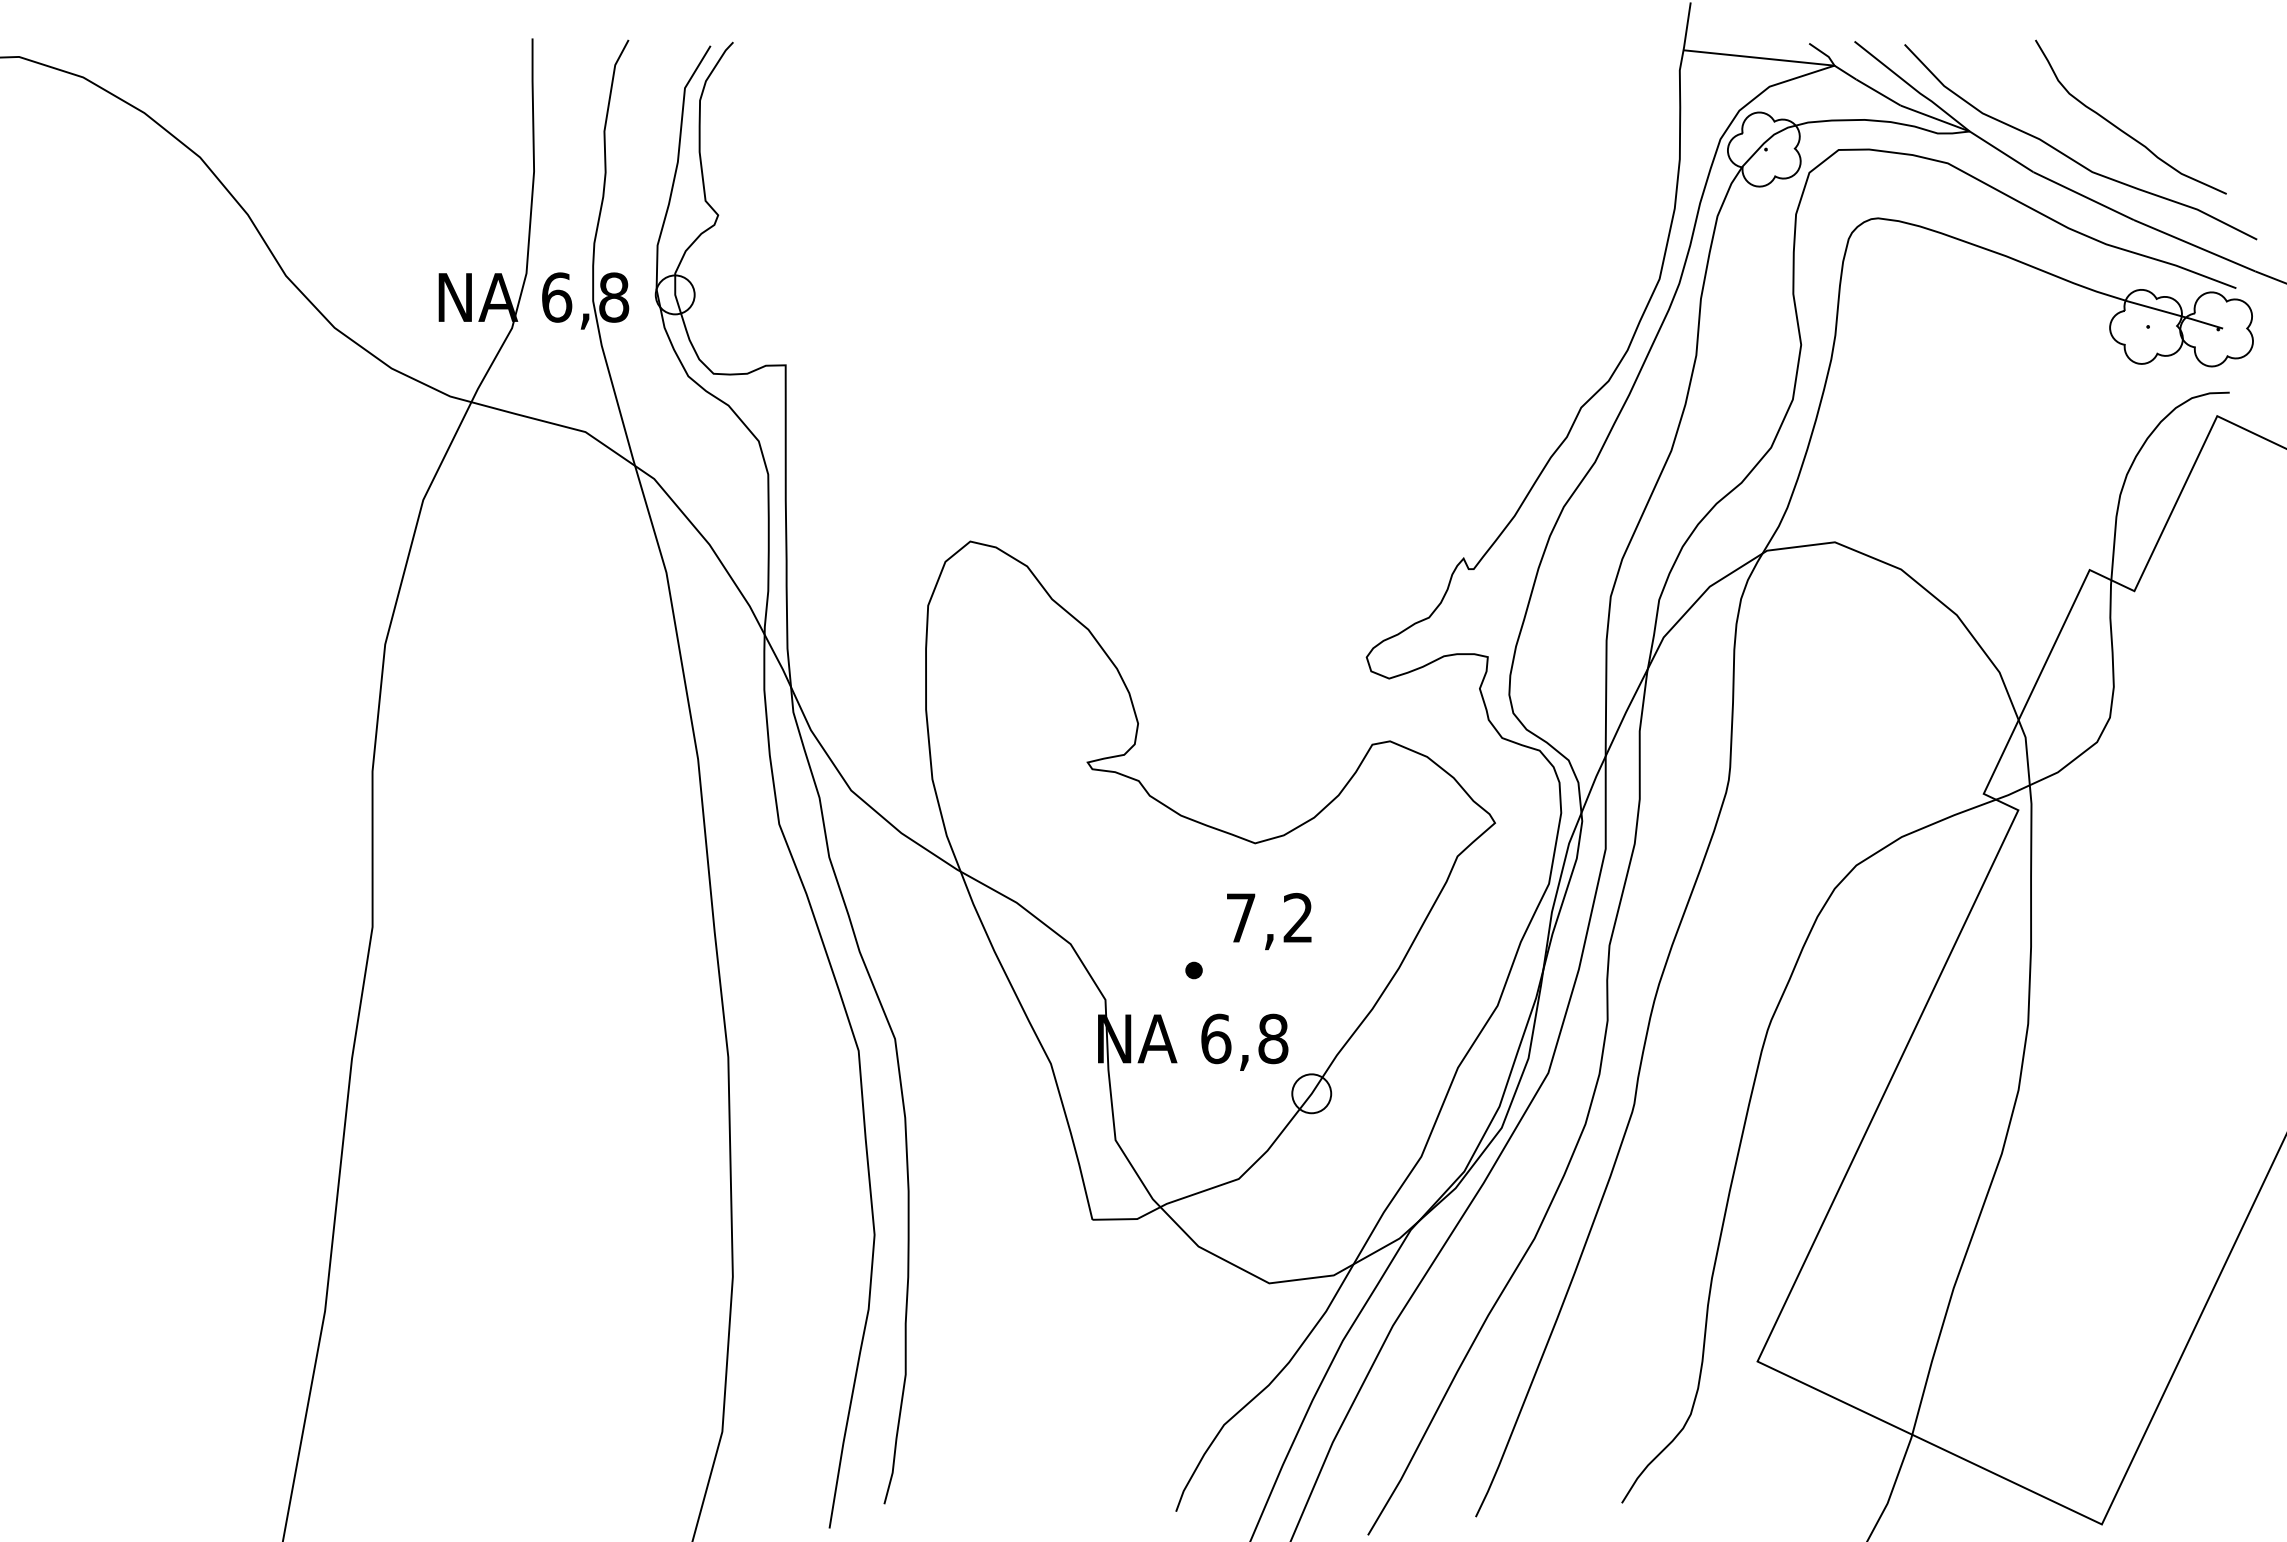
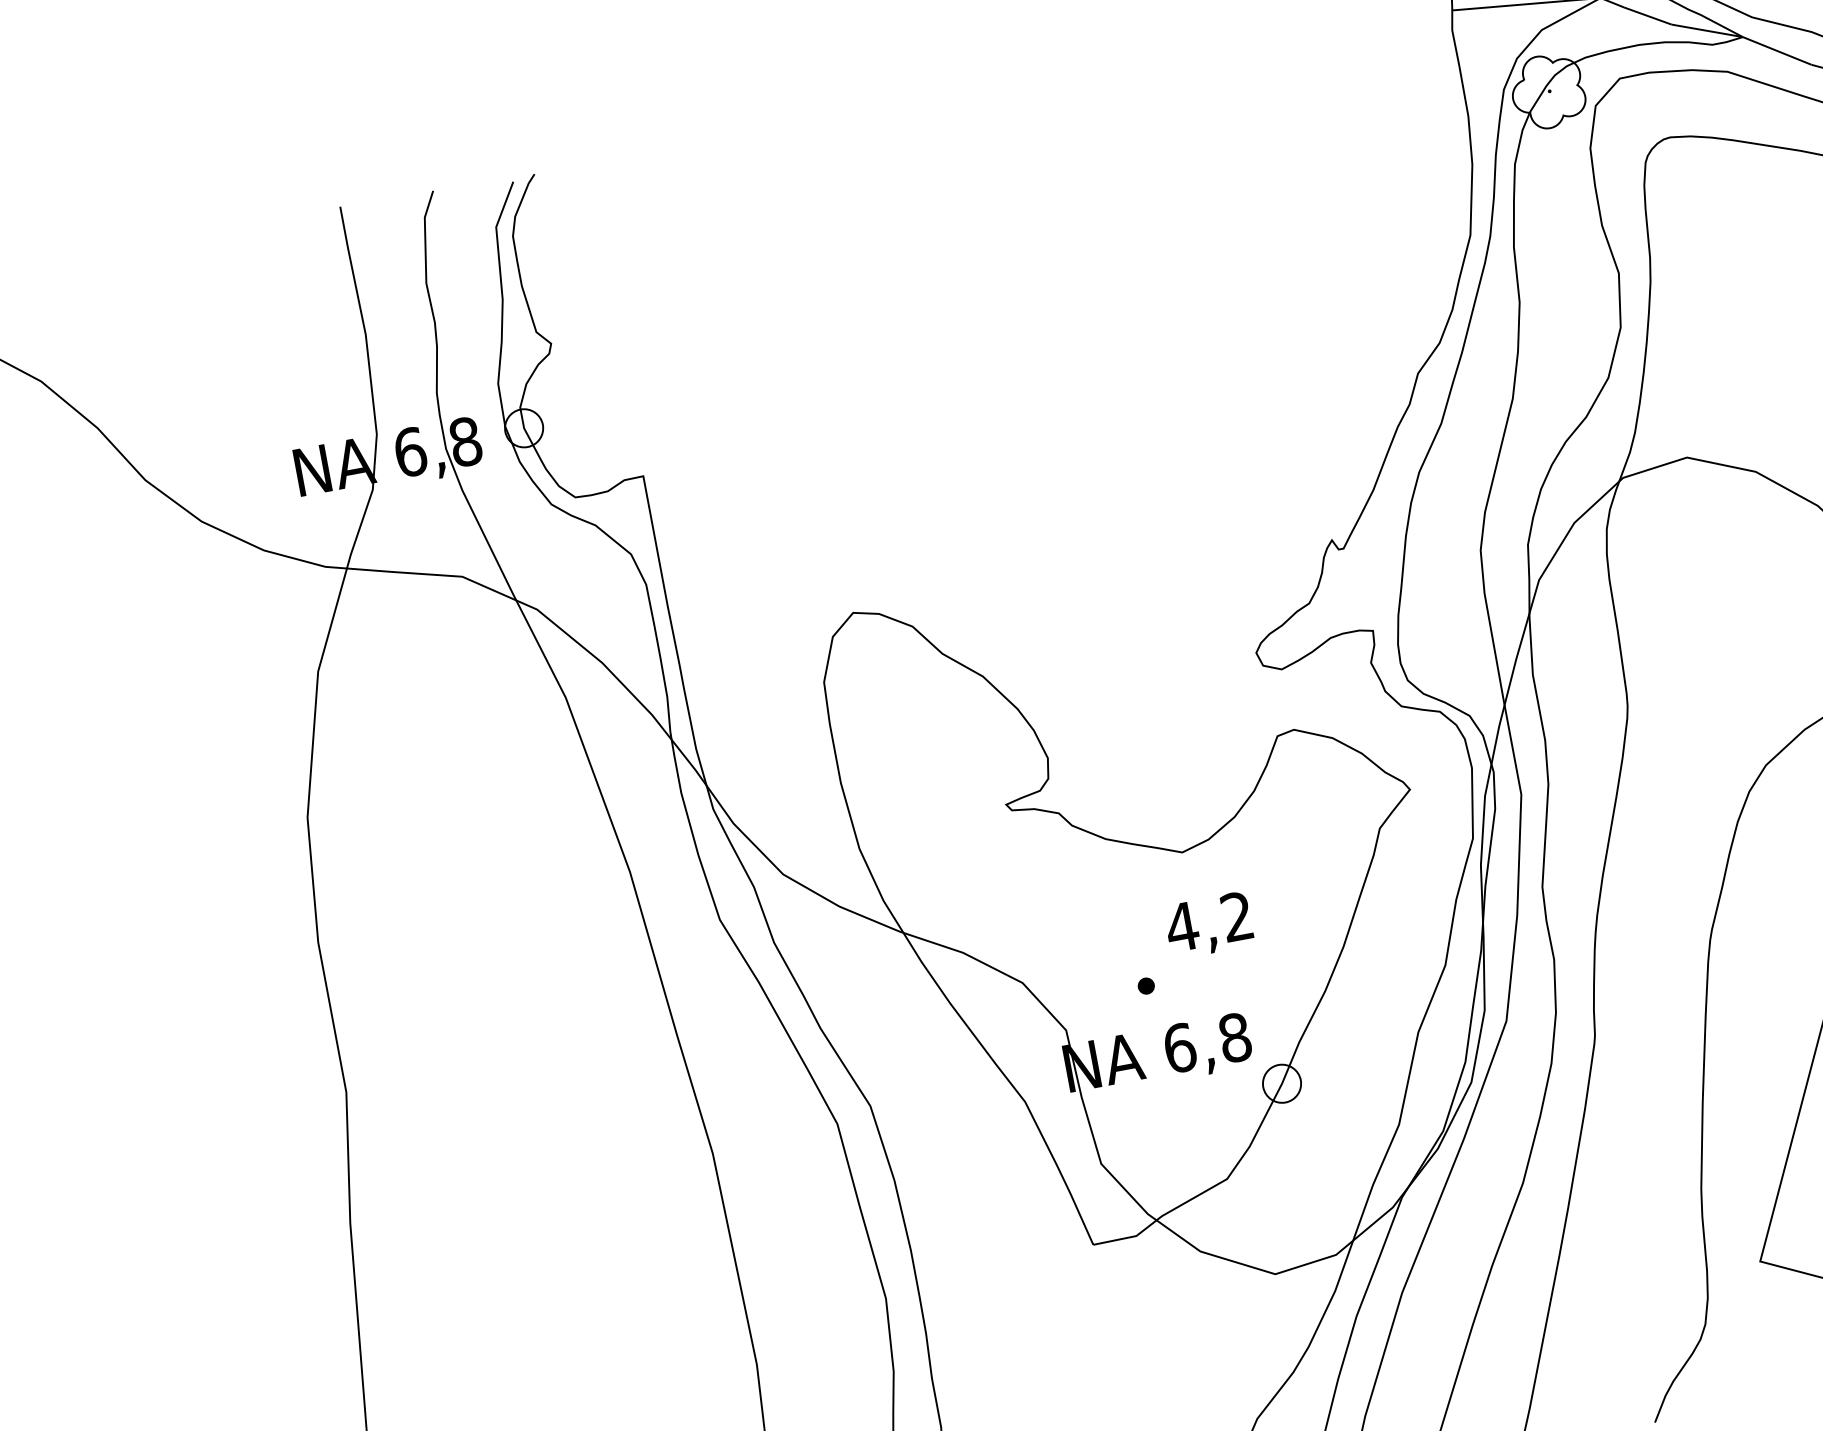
text: (1240, 917) -> (1181, 926), 7,2 -> 4,2

